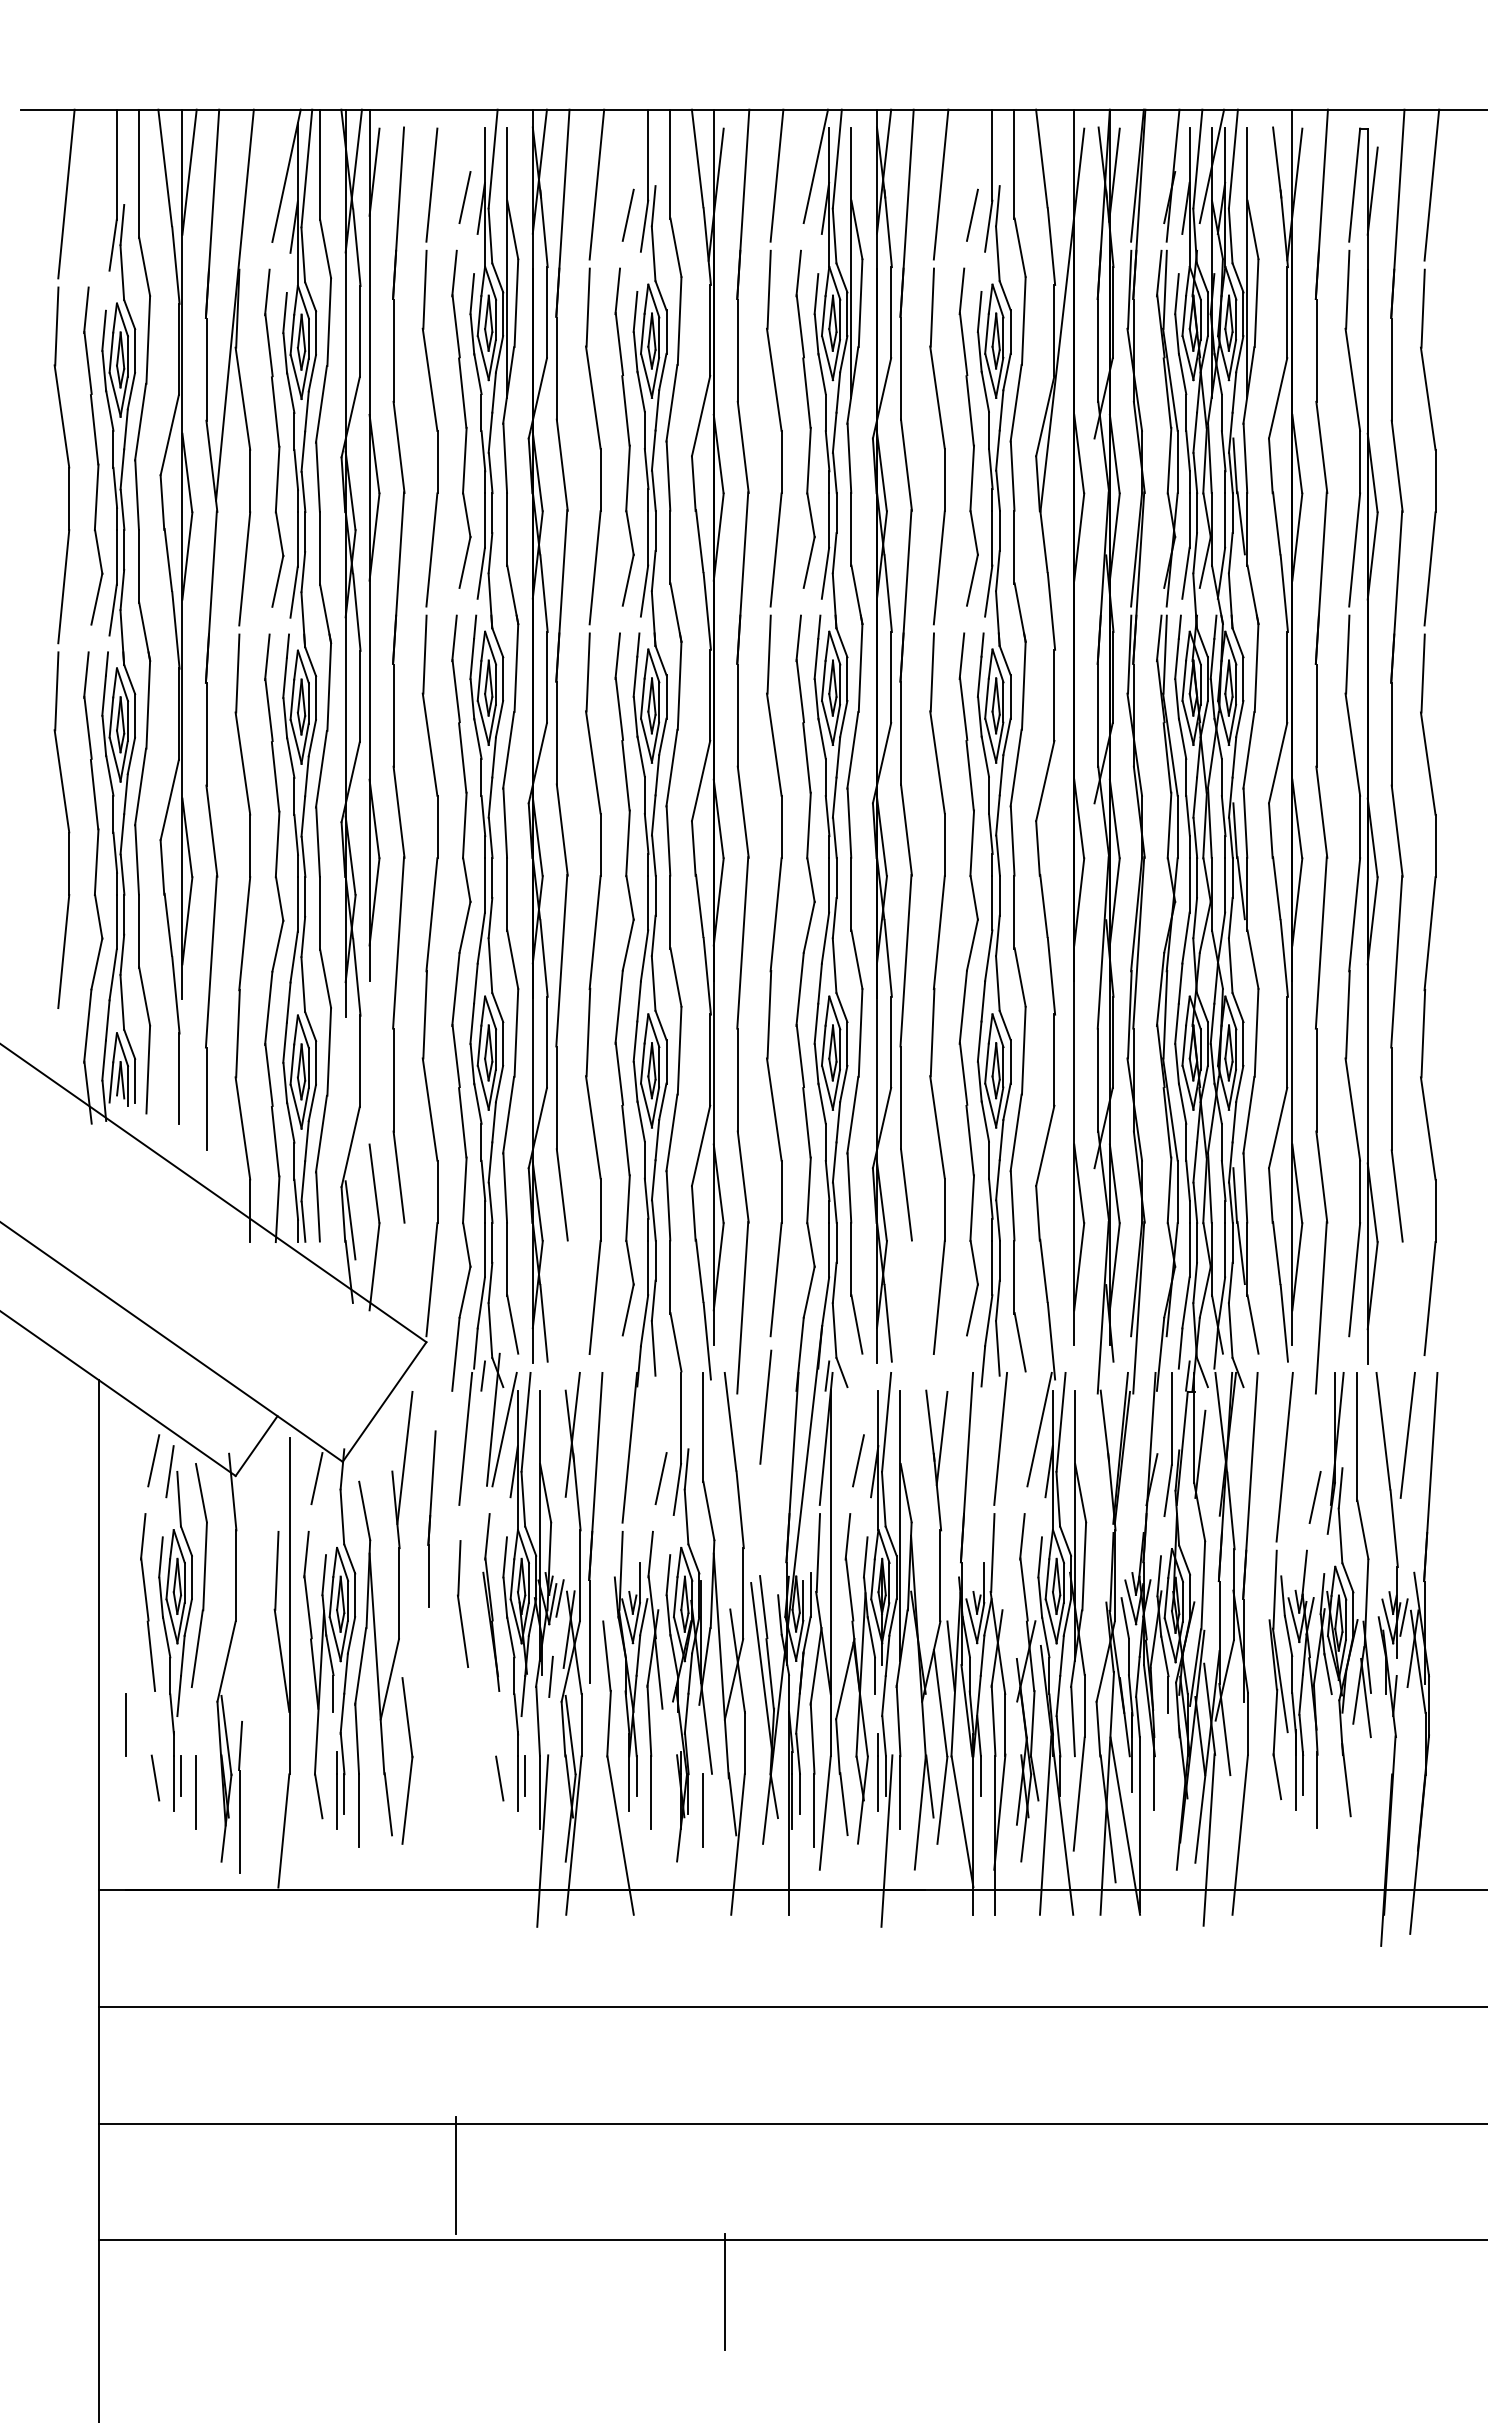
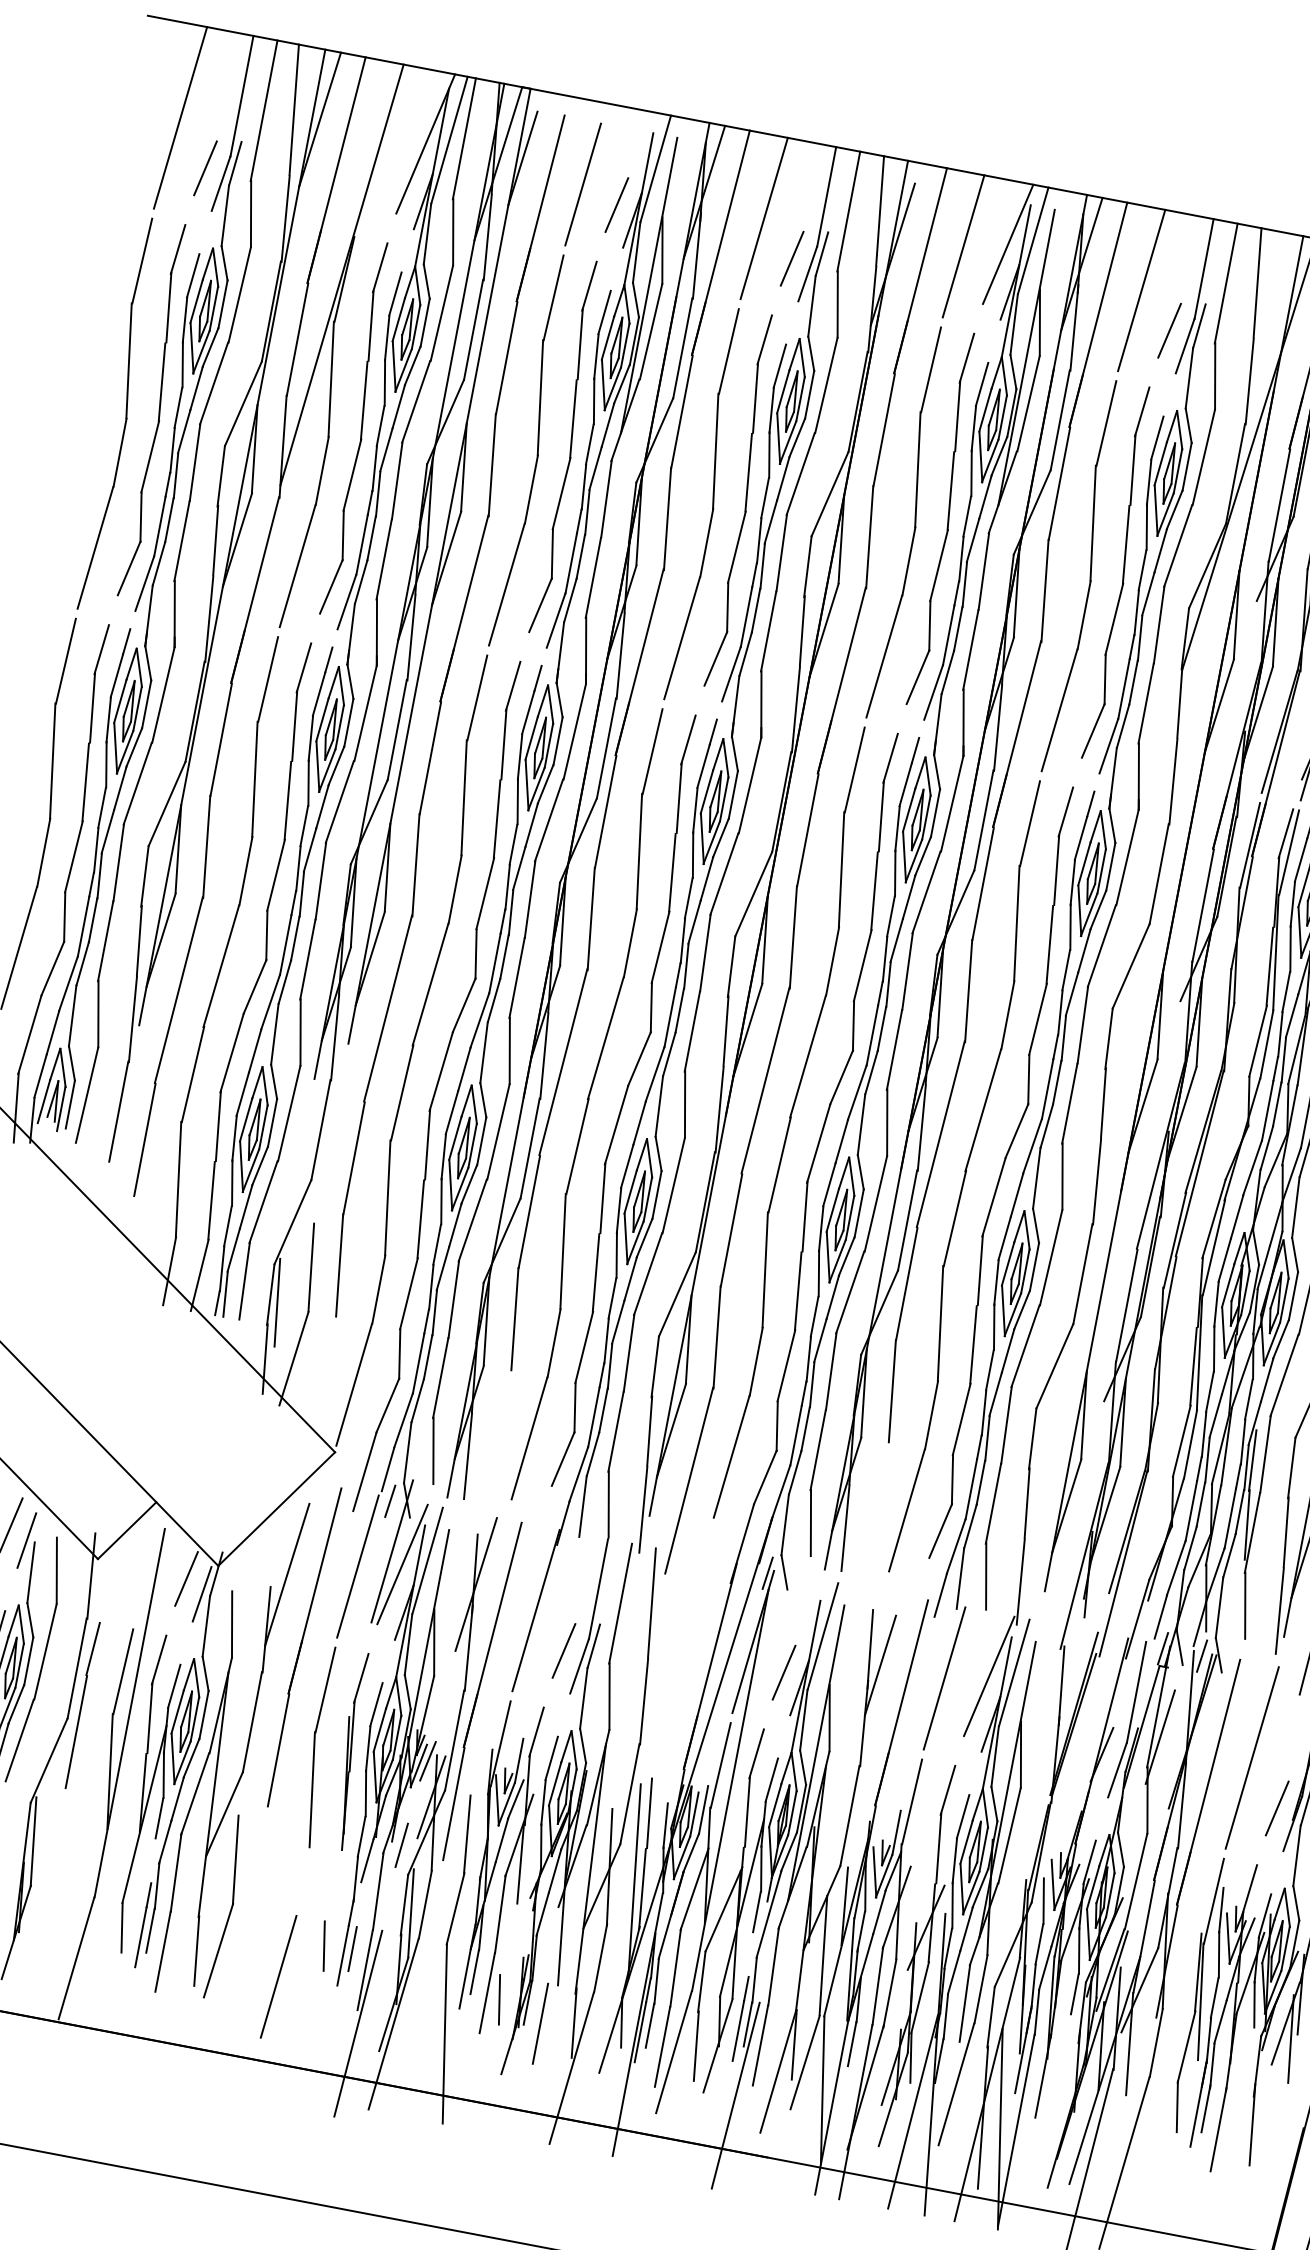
line: (96, 233) -> (205, 167), added
line: (1223, 1375) -> (1202, 1655), added
line: (765, 1406) -> (278, 1975), moved
line: (332, 1489) -> (201, 1594), added
part: (431, 1518) -> (303, 1646), size x1.67
part: (462, 1603) -> (319, 1746), size x1.43
line: (662, 1796) -> (498, 1999), added
part: (240, 1797) -> (82, 1705), moved

